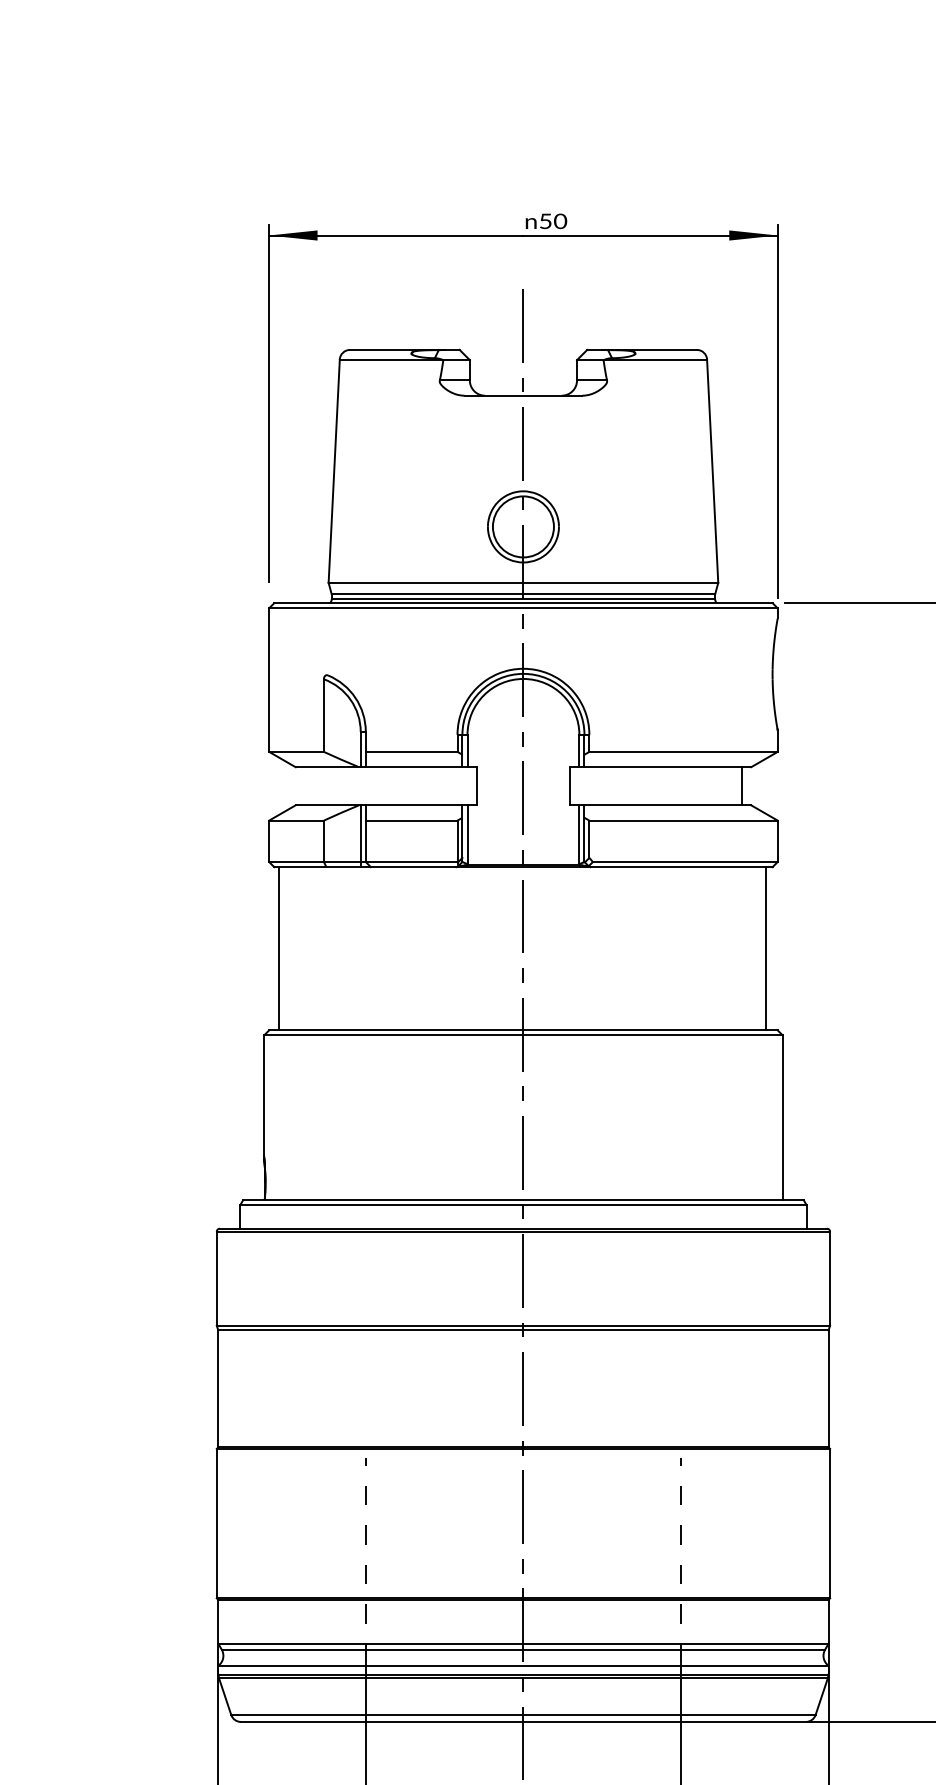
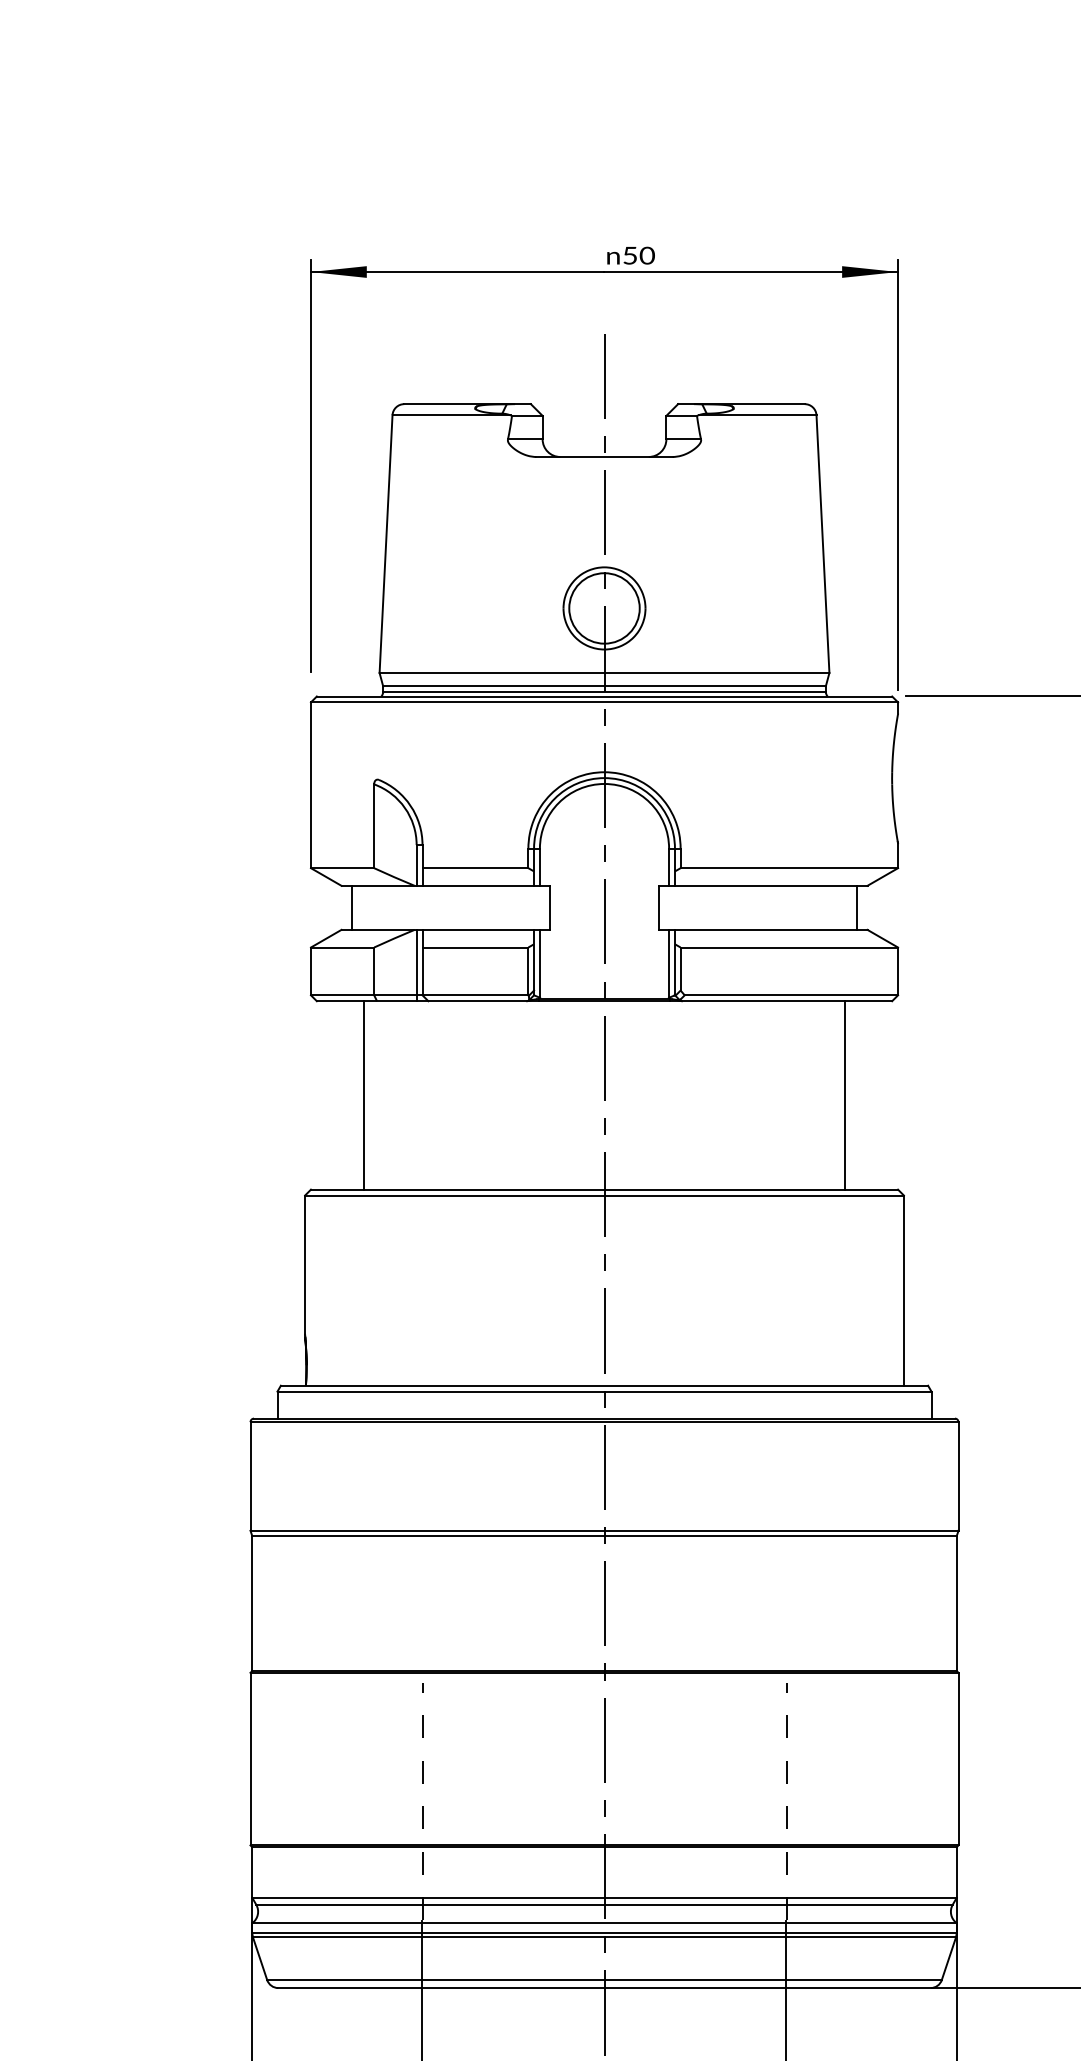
line: (305, 785) -> (352, 907), added
line: (279, 948) -> (363, 1095), moved
line: (765, 948) -> (845, 1095), moved

